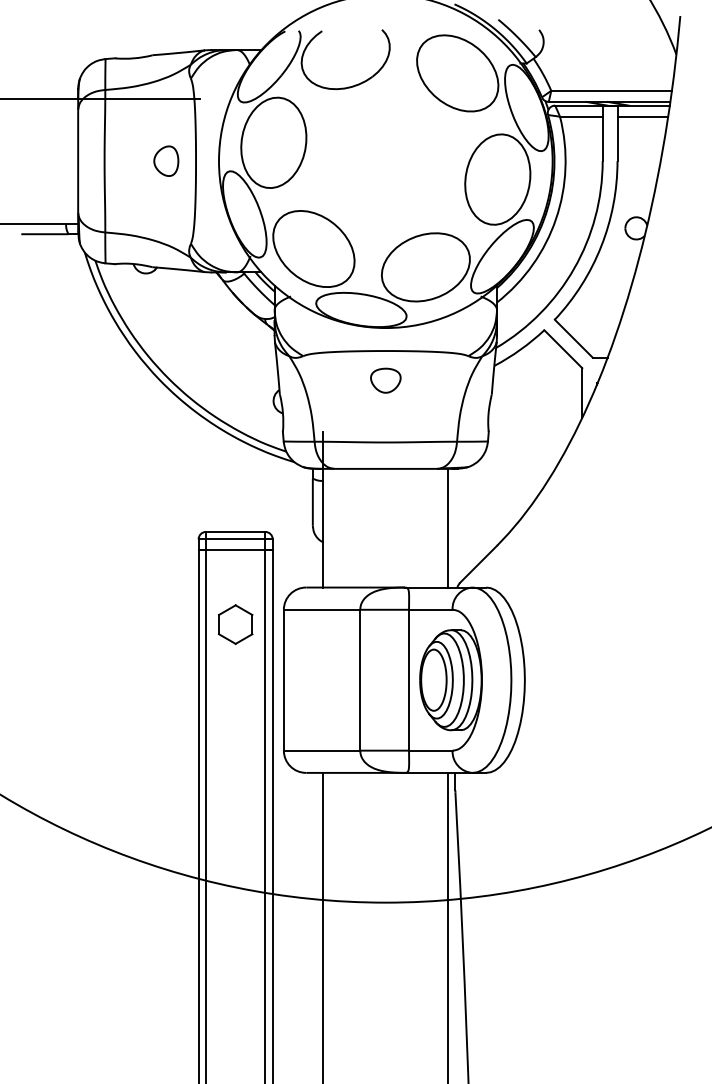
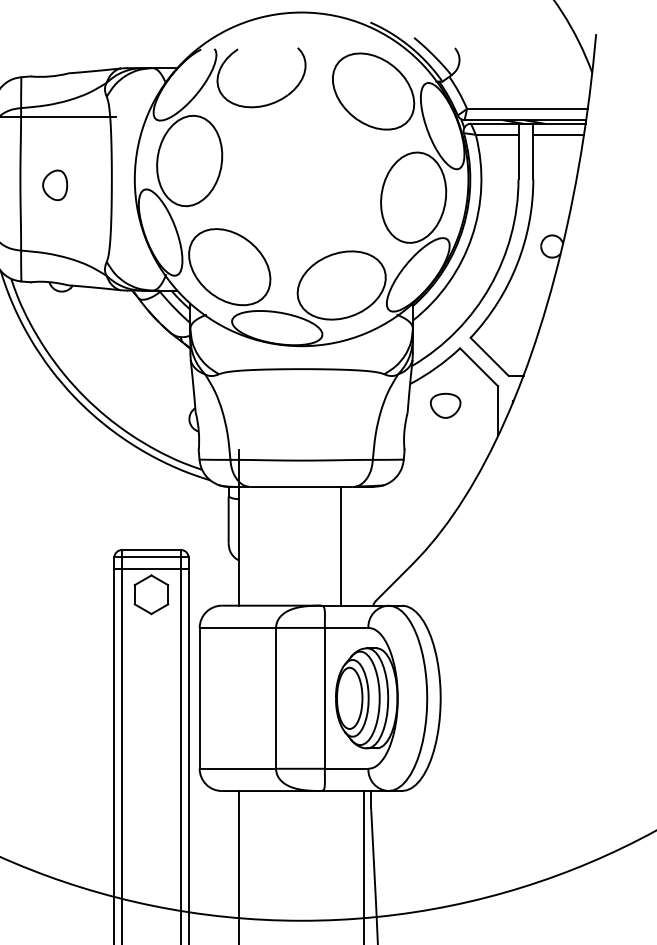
part: (166, 160) -> (55, 184), moved
part: (385, 380) -> (445, 405), moved
line: (448, 527) -> (341, 545), moved
part: (235, 624) -> (151, 594), moved

